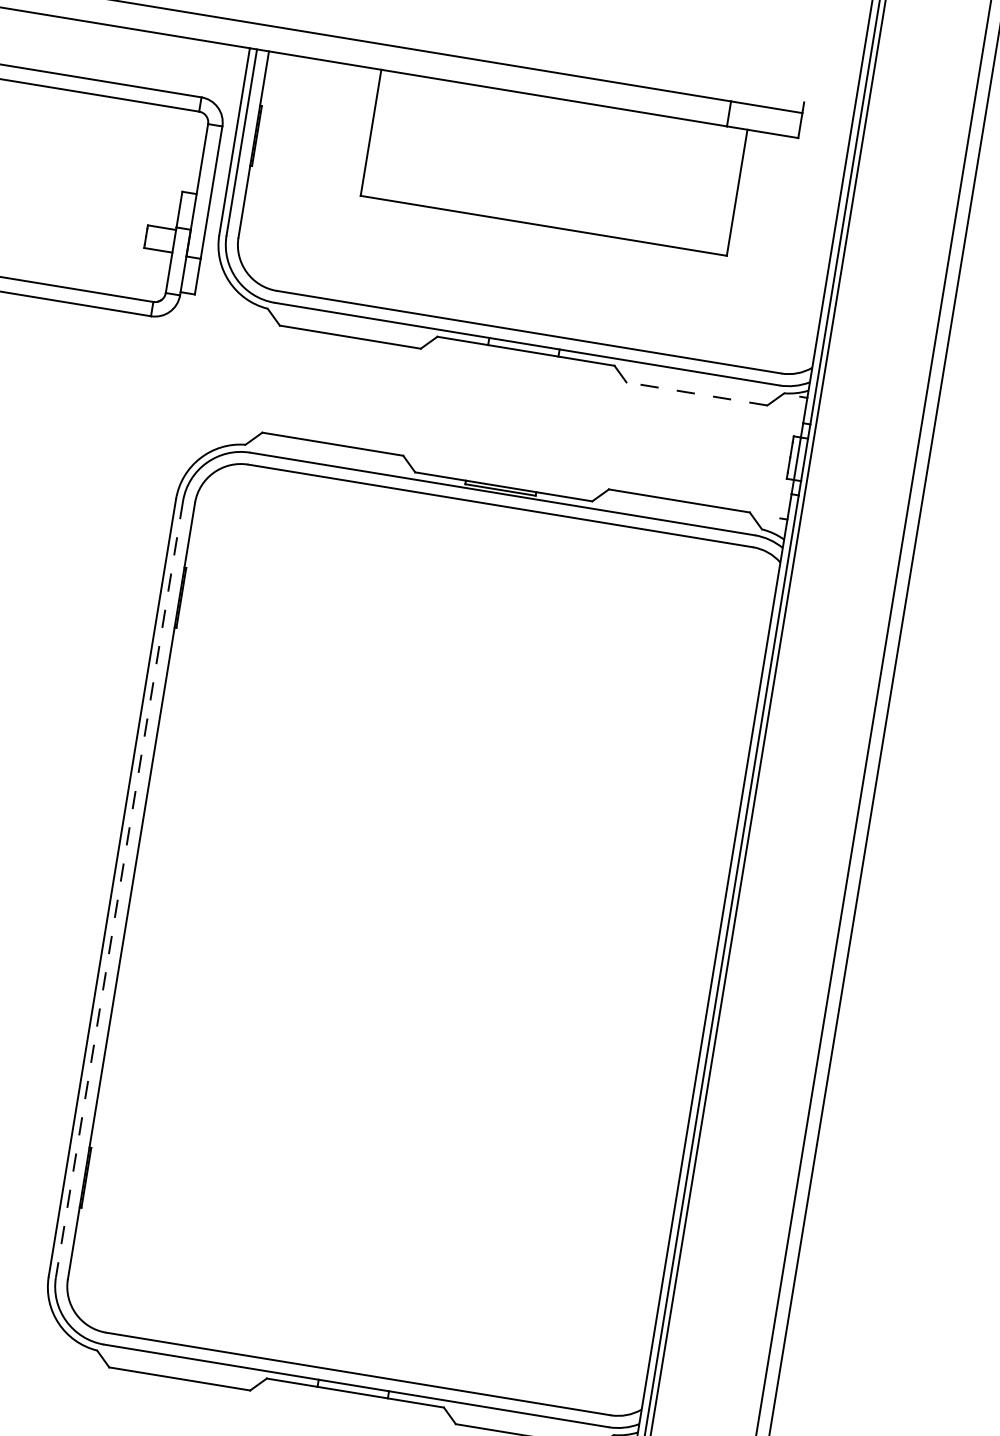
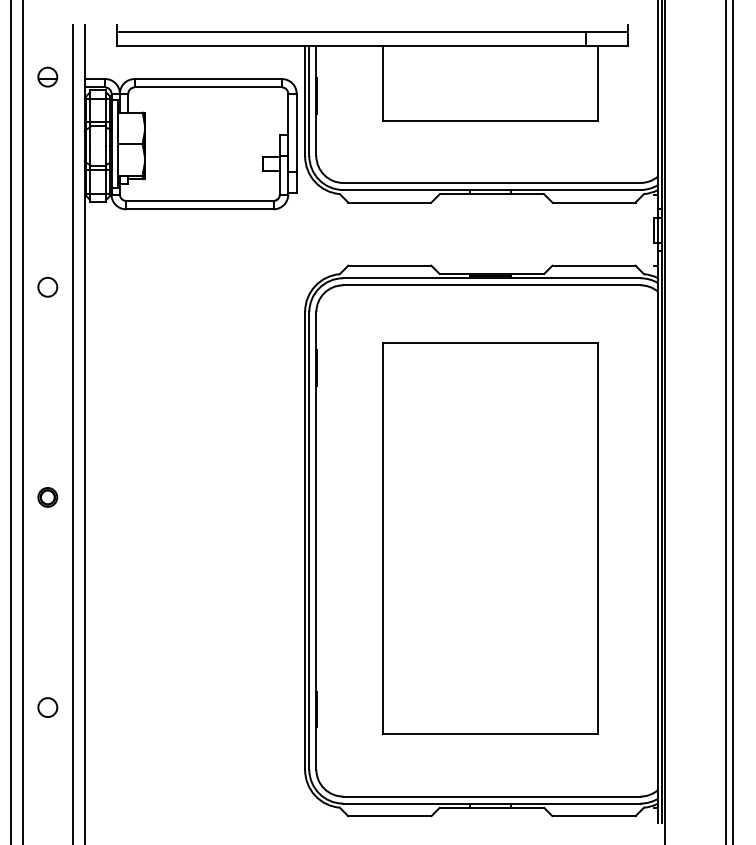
line: (696, 393) -> (593, 202), dashed -> solid
line: (119, 888) -> (309, 540), dashed -> solid
part: (427, 935) -> (490, 538), added

